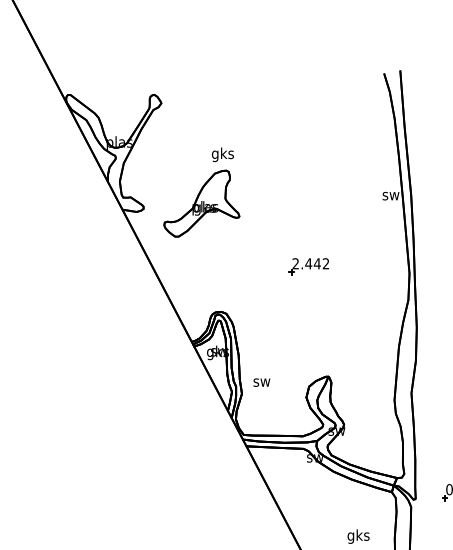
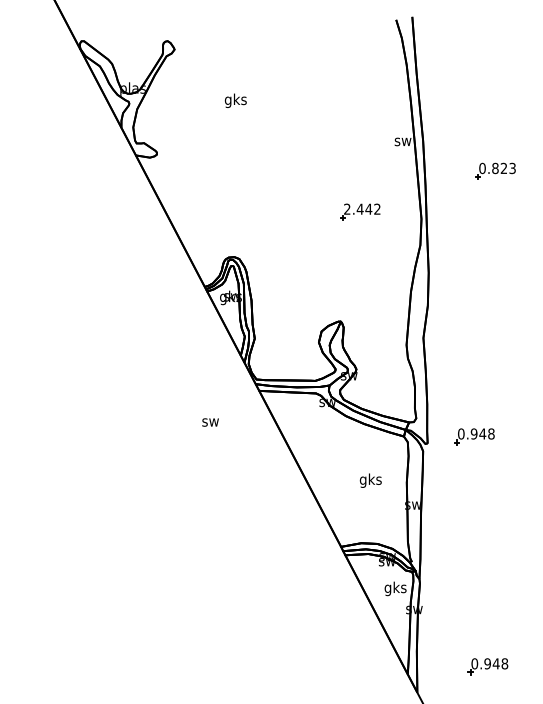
part: (201, 203) -> (214, 149), removed
part: (309, 266) -> (360, 211), moved
text: (261, 382) -> (210, 422), moved

